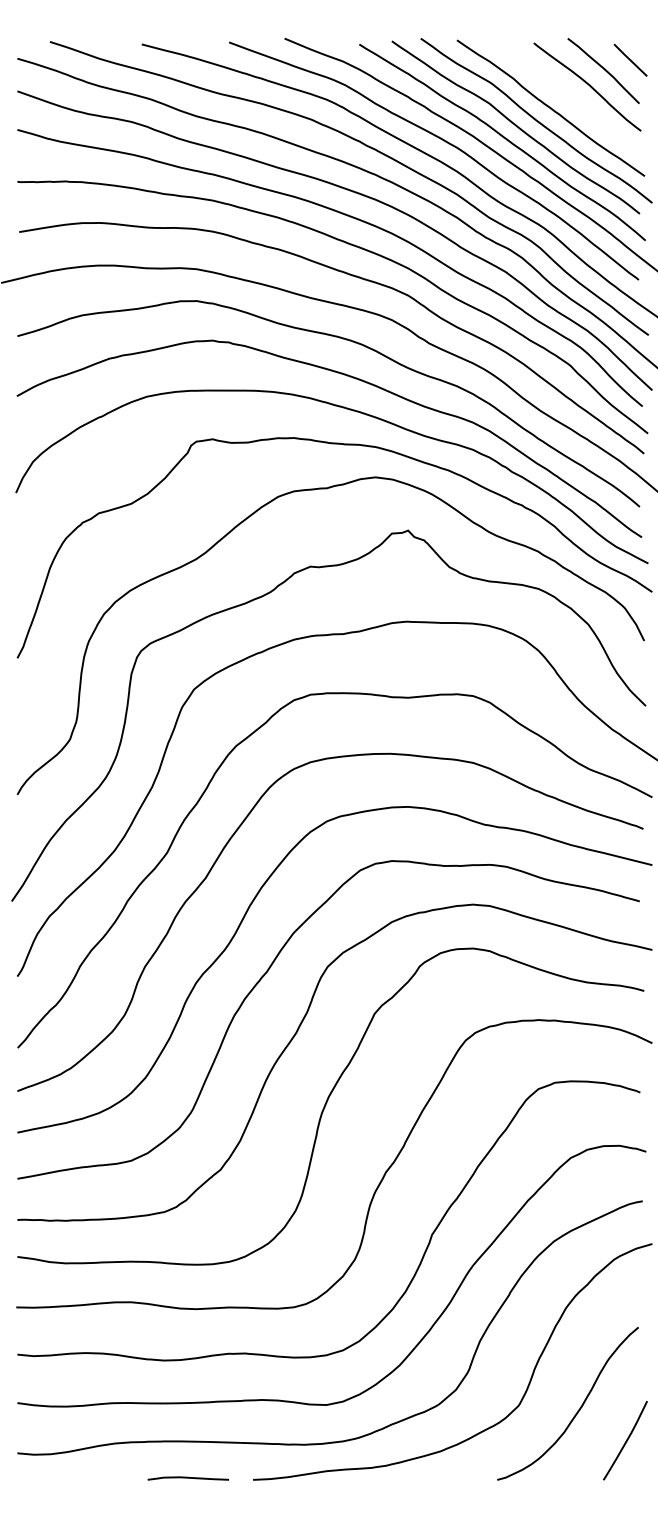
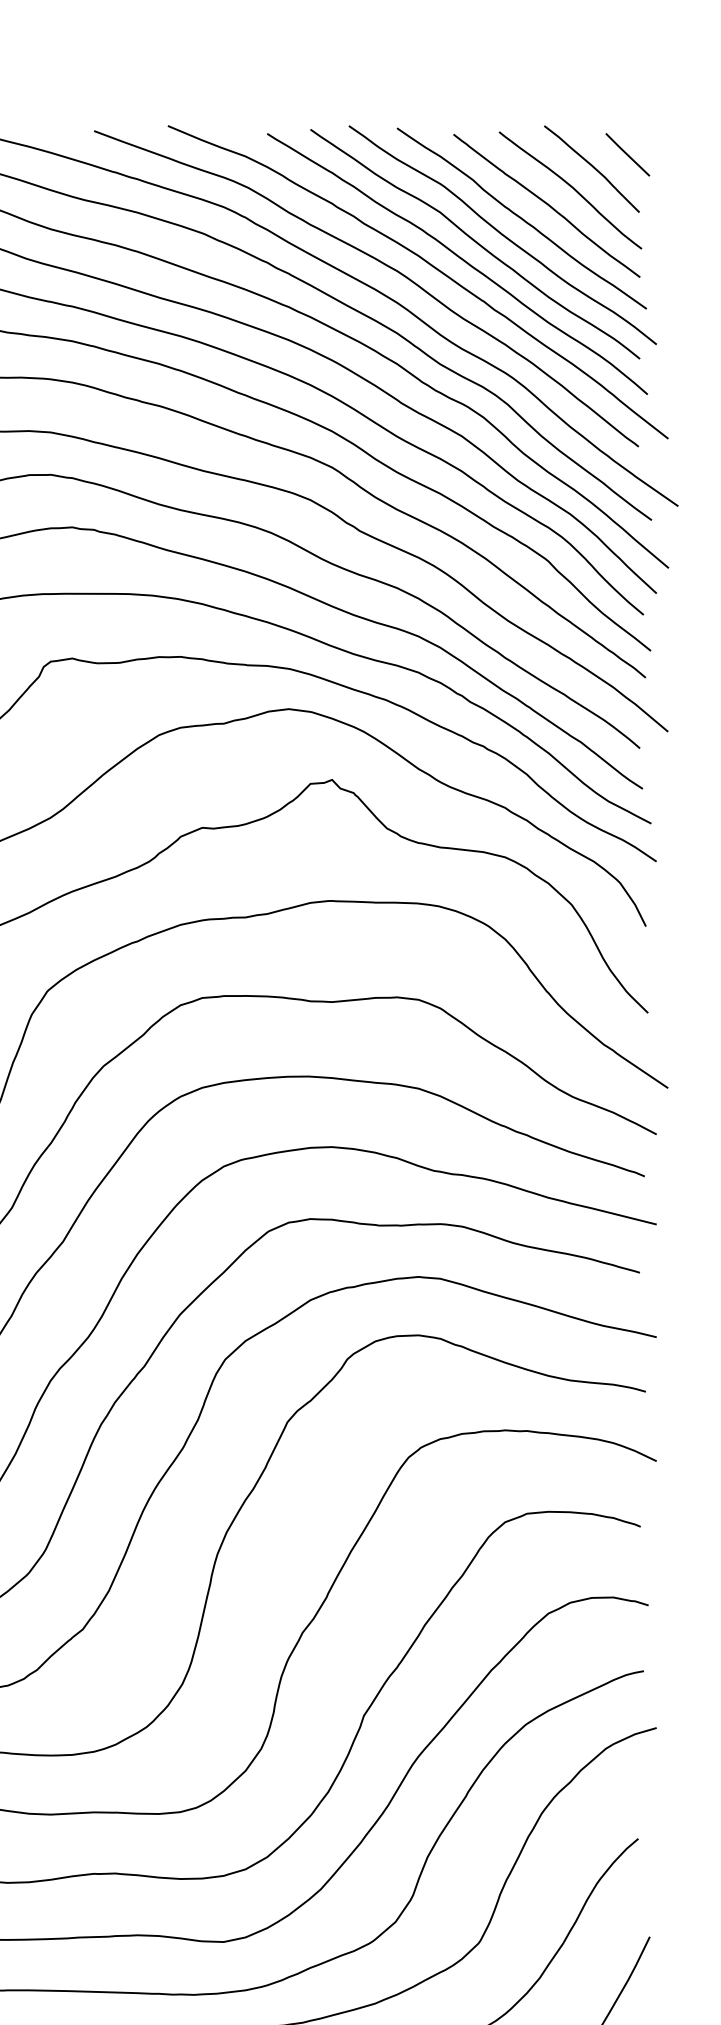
curve: (569, 98) -> (546, 205), added

